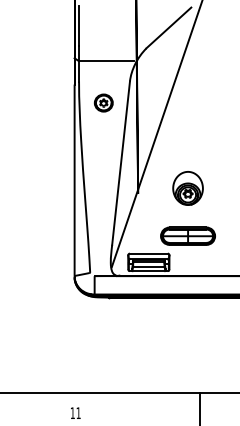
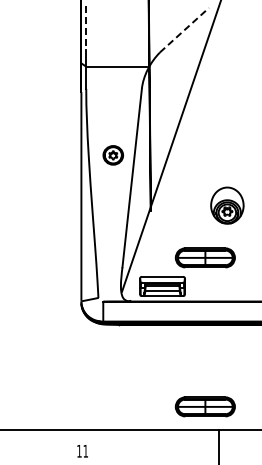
line: (79, 26) -> (86, 28), solid -> dashed
line: (168, 27) -> (184, 29), solid -> dashed
part: (103, 103) -> (112, 155), moved
part: (188, 188) -> (227, 205), moved
part: (187, 372) -> (204, 406), added

